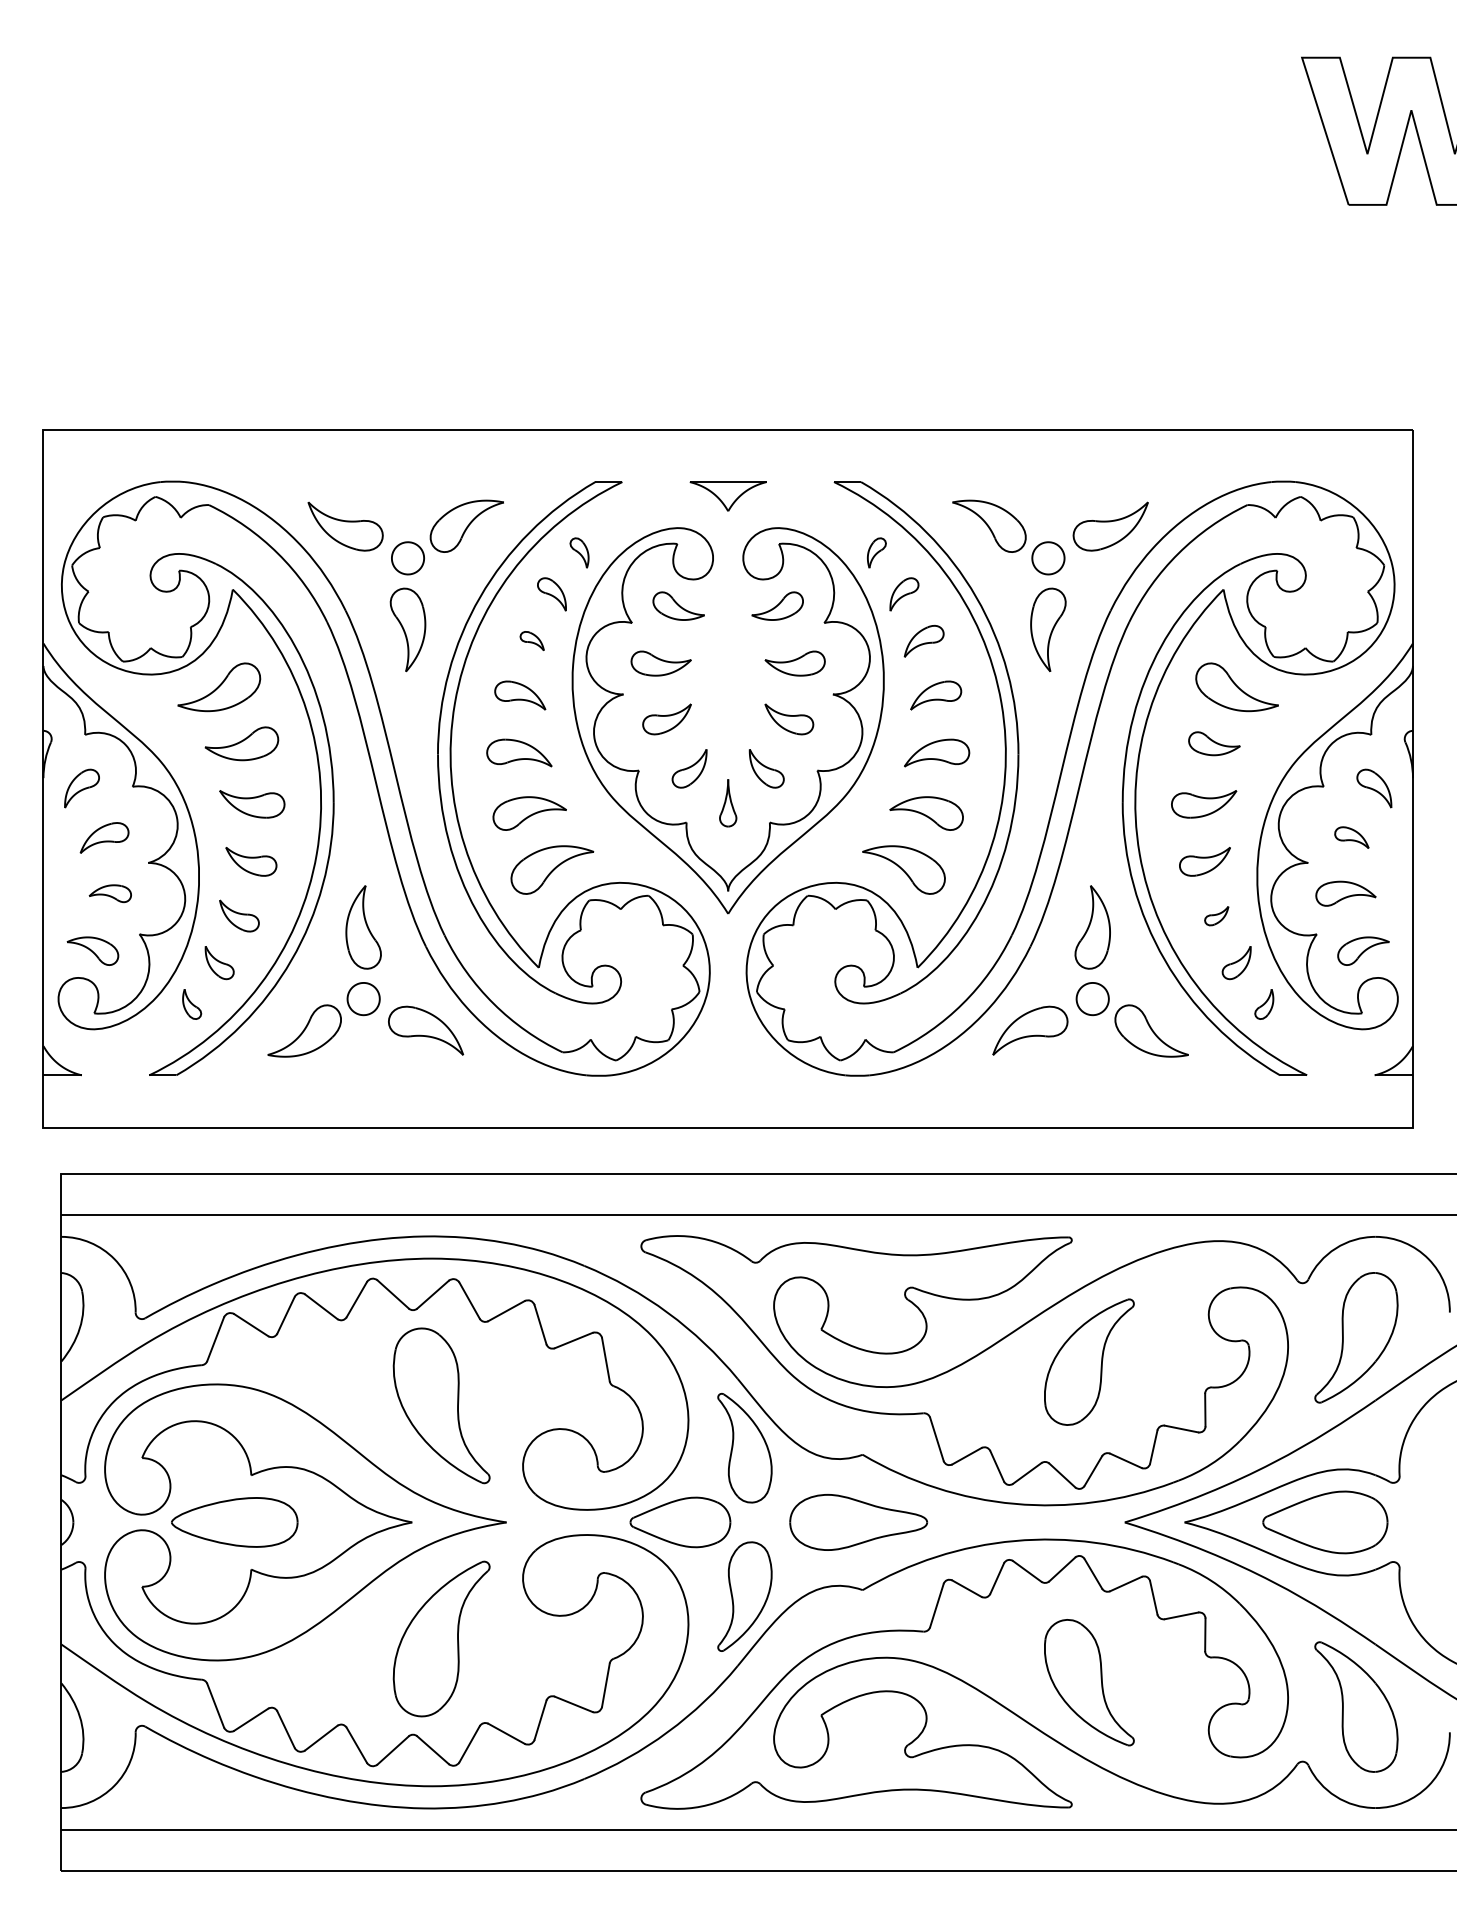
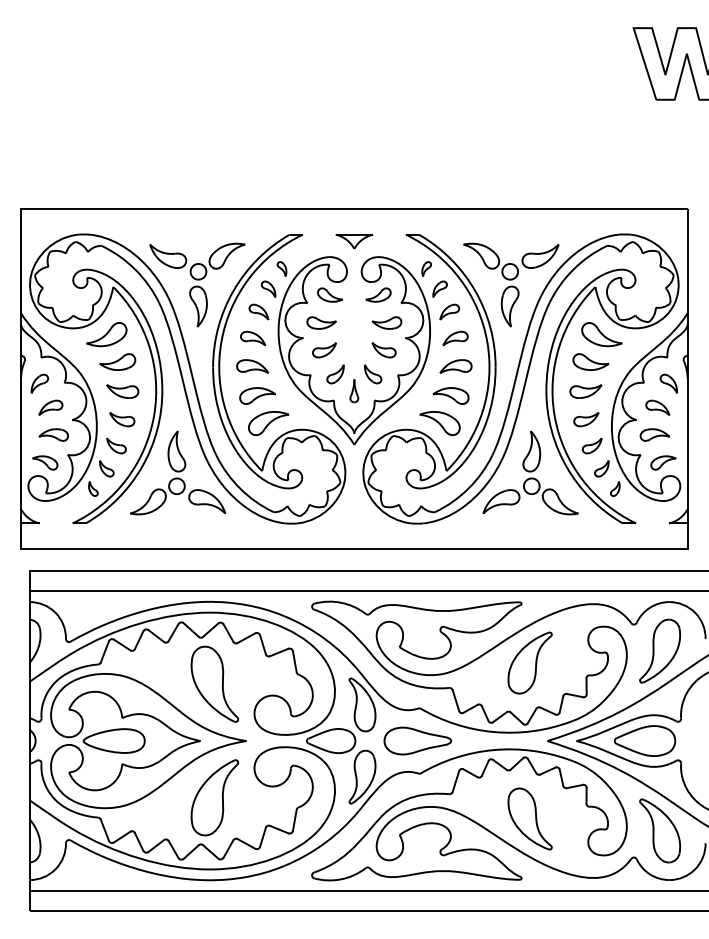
part: (531, 639) -> (258, 311), size x1.67
part: (1213, 742) -> (590, 361), size x1.43
part: (1351, 837) -> (657, 407), size x1.43
part: (110, 892) -> (53, 434), size x1.43
part: (1215, 915) -> (591, 445), size x1.67

